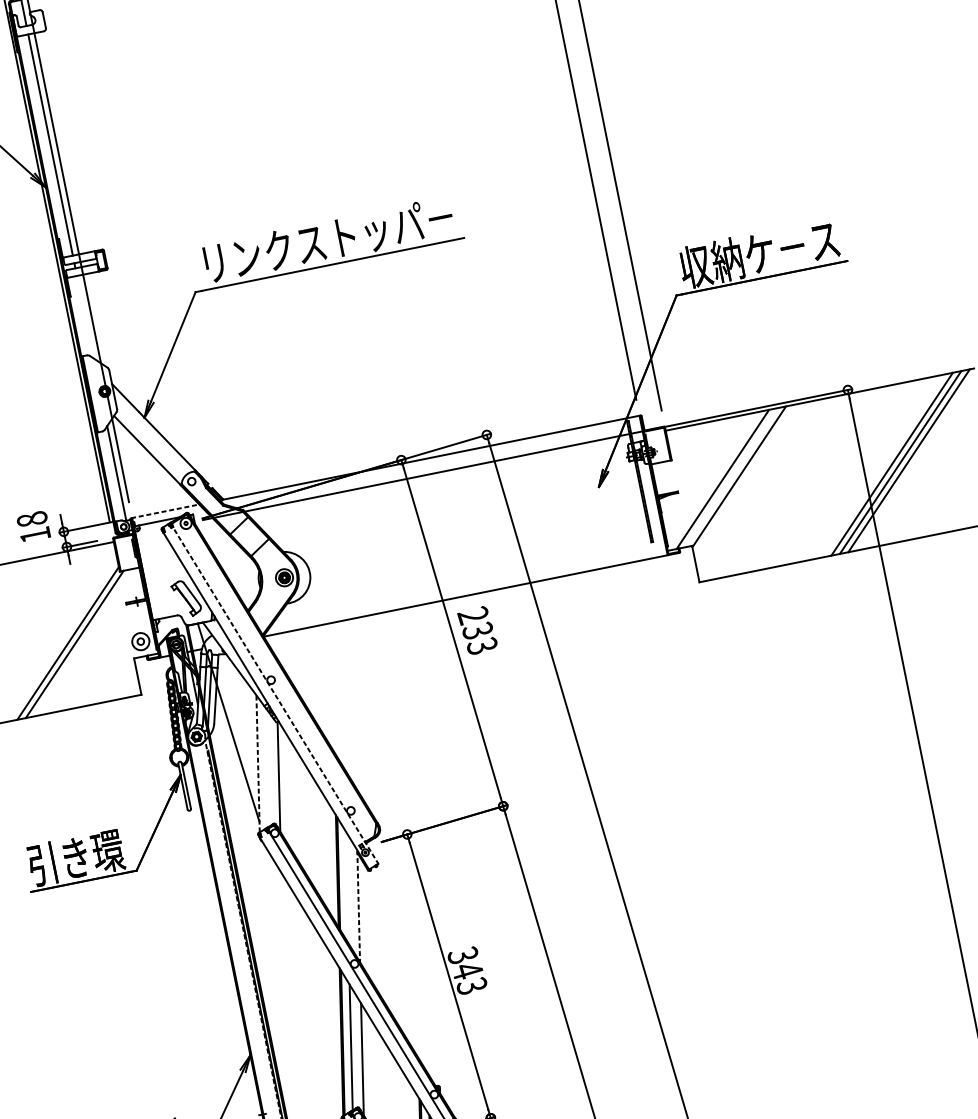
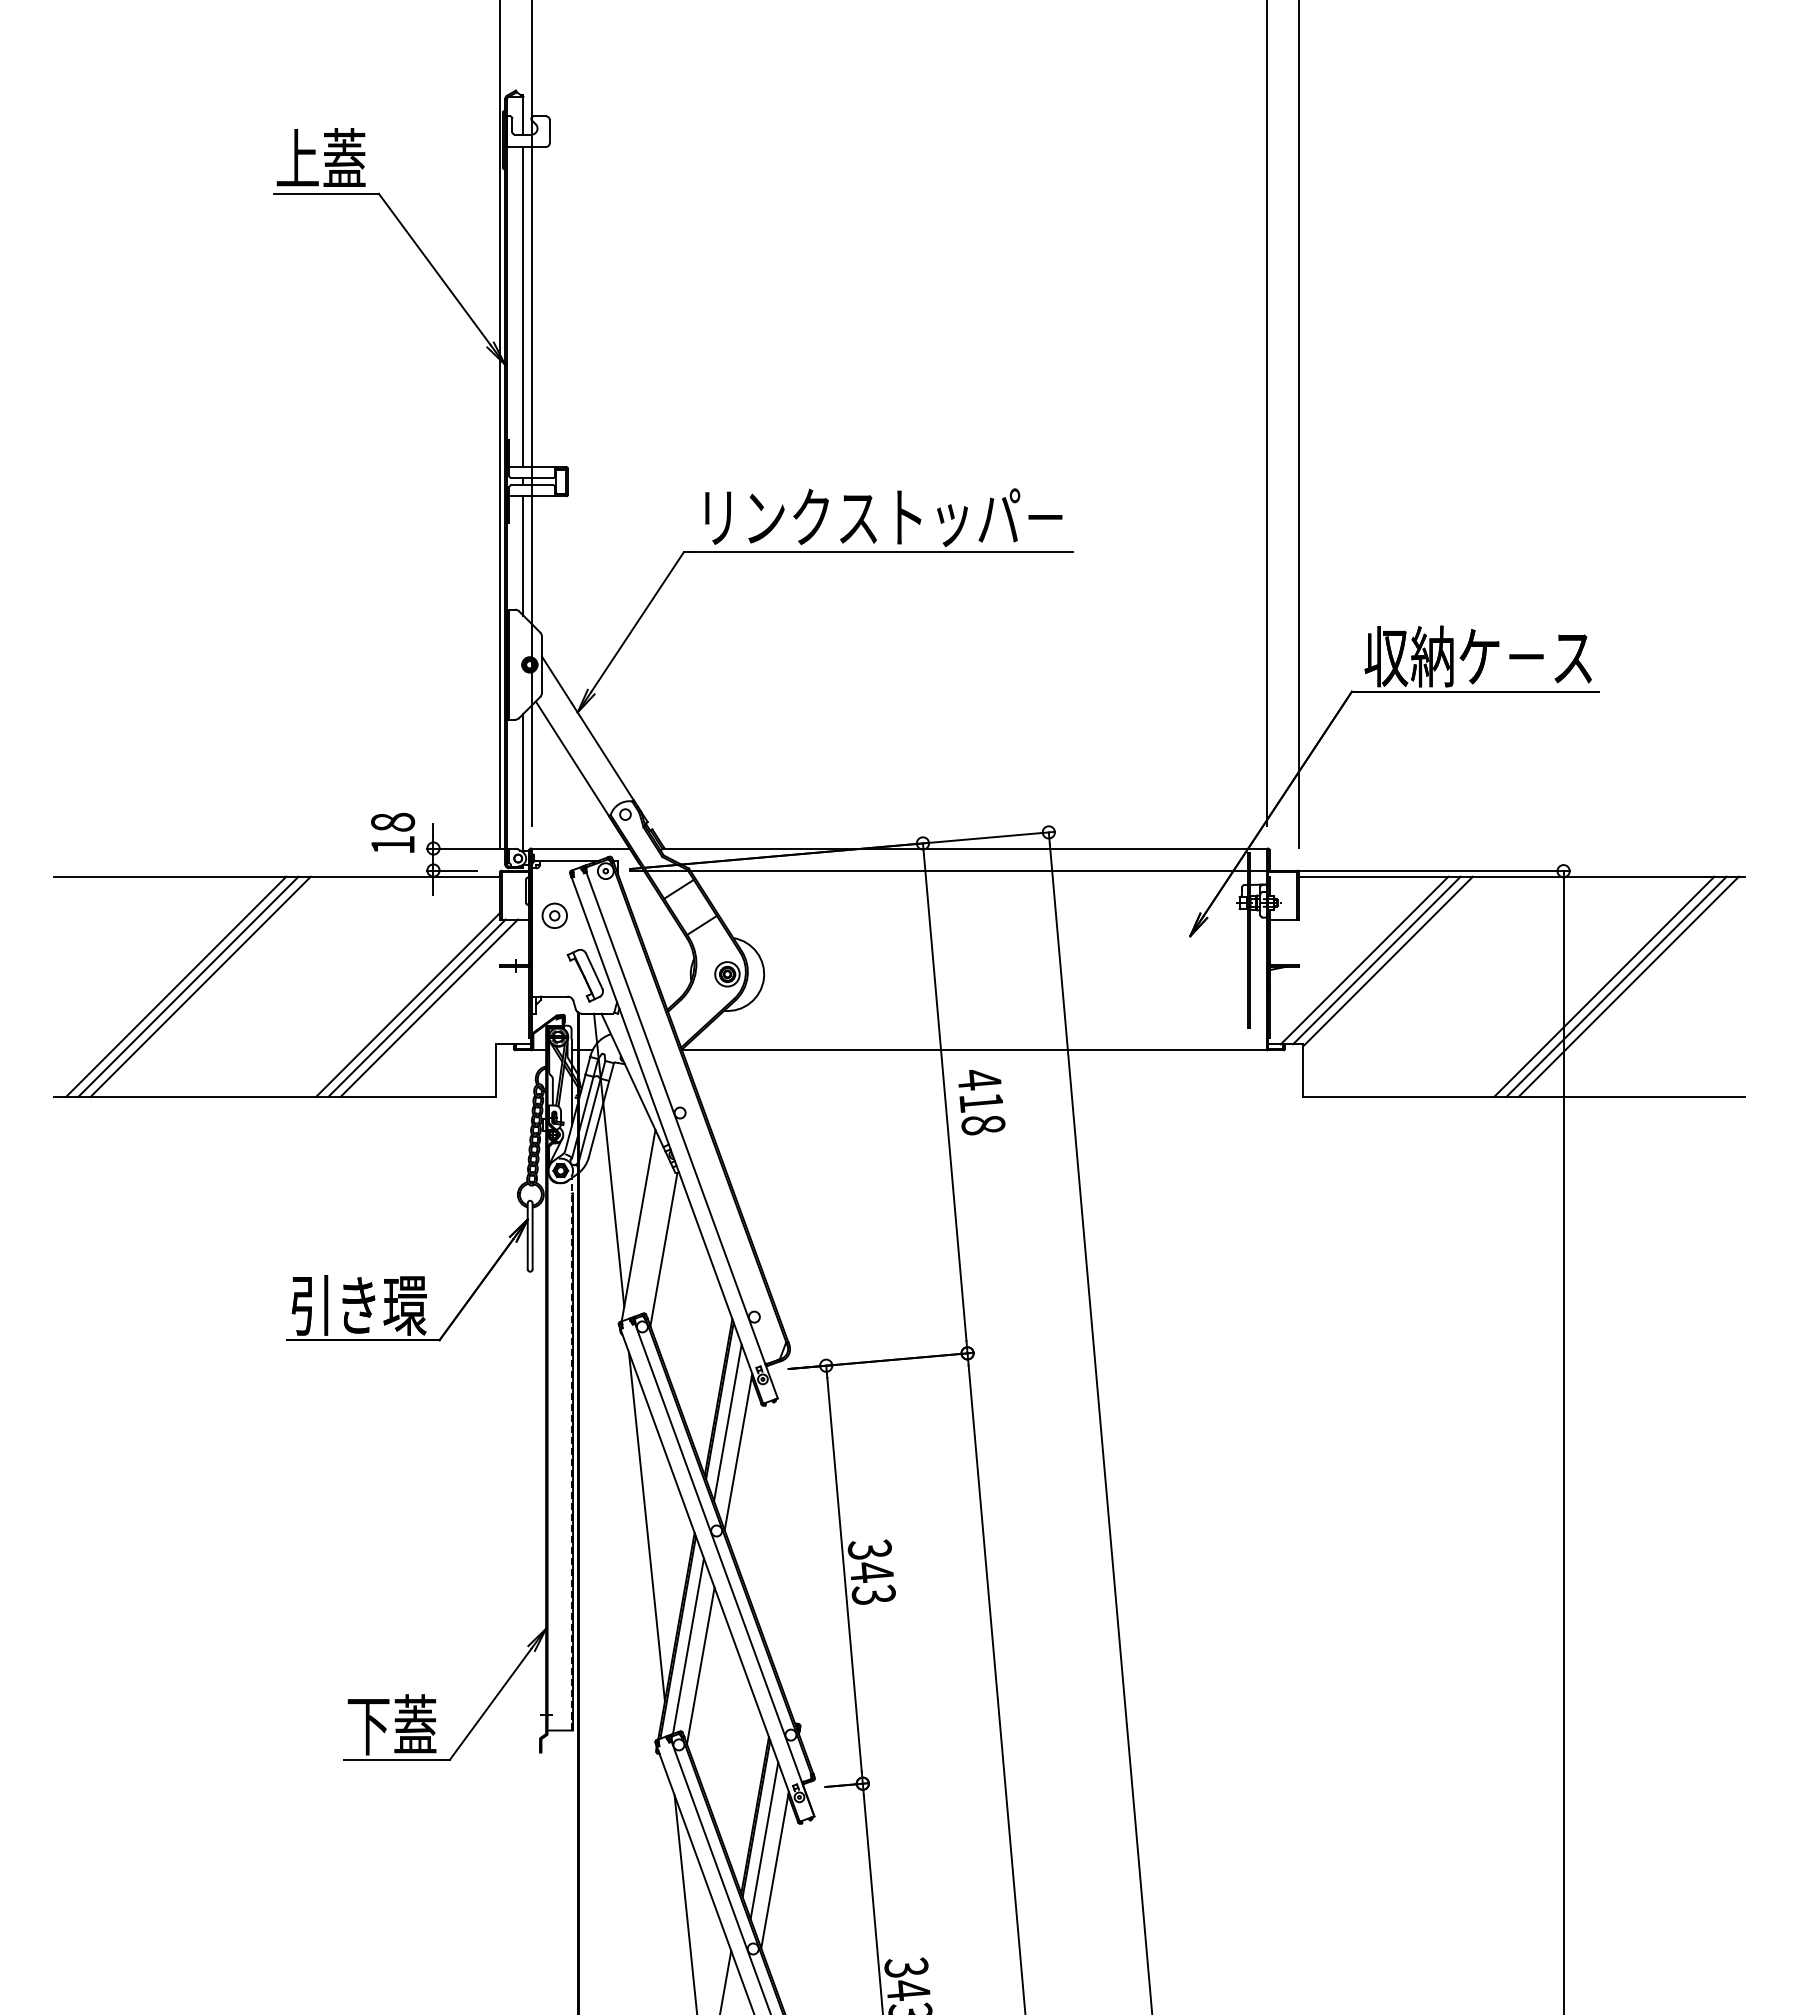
line: (85, 316) -> (523, 555), added
line: (731, 477) -> (1376, 960), added
line: (165, 511) -> (580, 848), dashed -> solid
text: (477, 630) -> (981, 1101), 233 -> 418
part: (140, 641) -> (554, 915), moved
line: (83, 642) -> (429, 1007), added
line: (274, 693) -> (681, 1132), dashed -> solid
line: (258, 763) -> (638, 1225), dashed -> solid
line: (346, 887) -> (727, 1422), added
line: (358, 906) -> (738, 1452), dashed -> solid
line: (305, 970) -> (646, 1526), added

